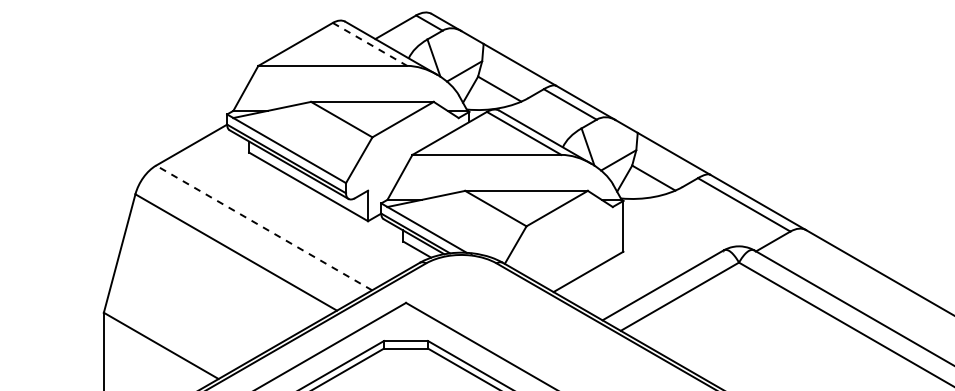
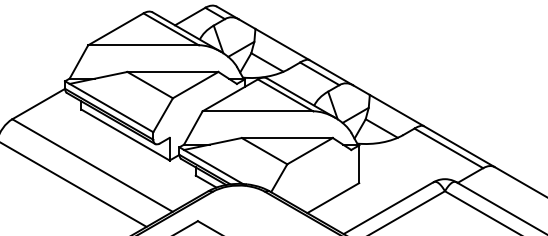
line: (370, 44) -> (171, 29), dashed -> solid
line: (264, 227) -> (92, 165), dashed -> solid

